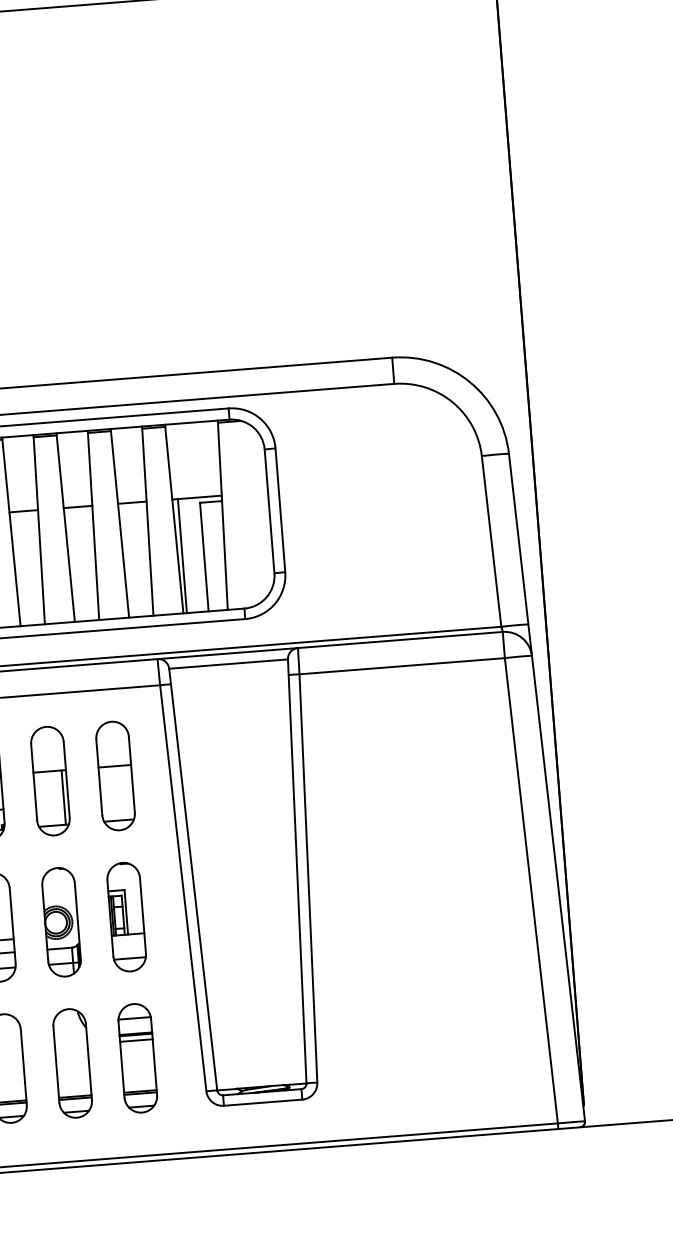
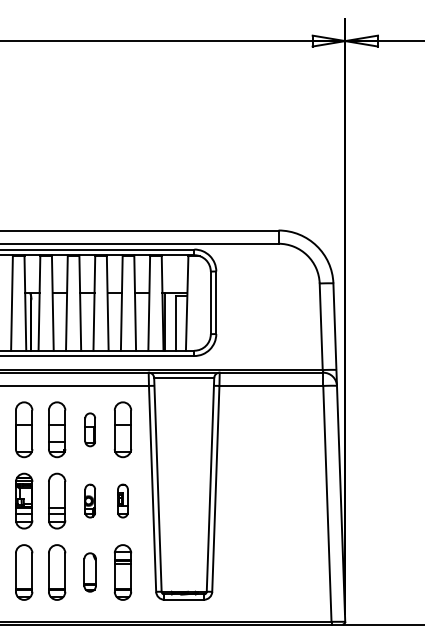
part: (51, 780) -> (90, 429), size x0.6
part: (125, 915) -> (122, 500), size x0.6
part: (62, 920) -> (90, 500), size x0.6
part: (73, 1063) -> (90, 572), size x0.7

